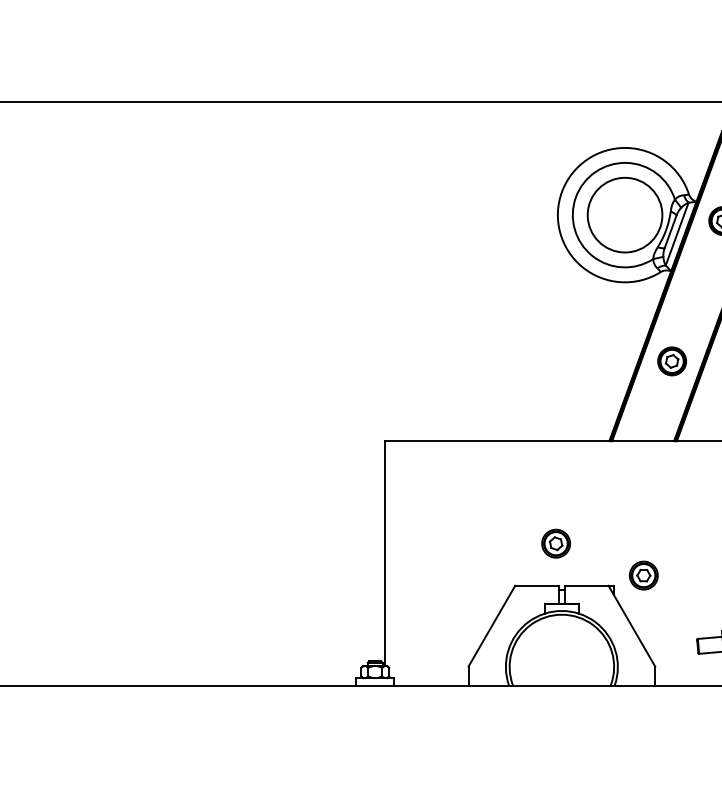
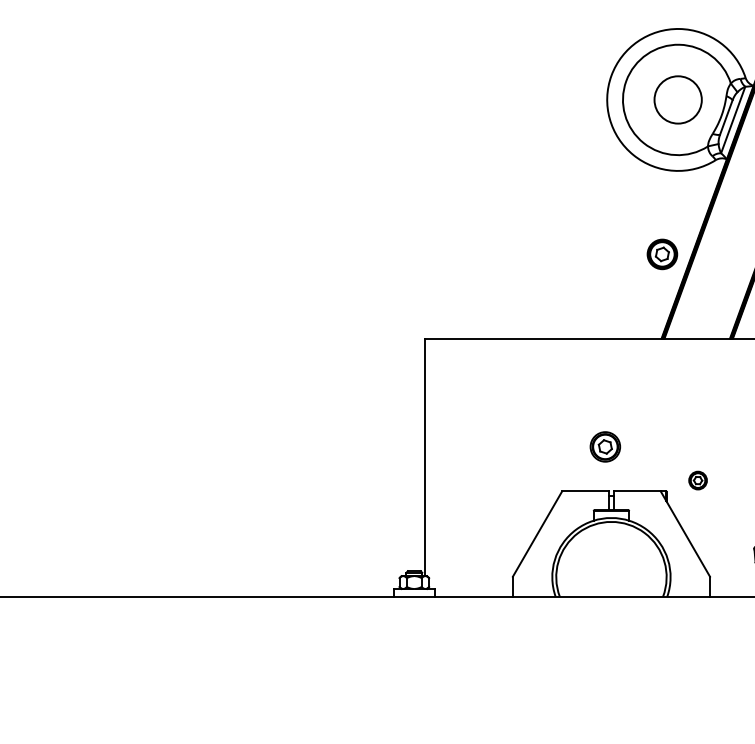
circle: (624, 214) -> (677, 99), size x0.6
part: (671, 361) -> (661, 254), moved
part: (643, 575) -> (697, 480), size x0.6

